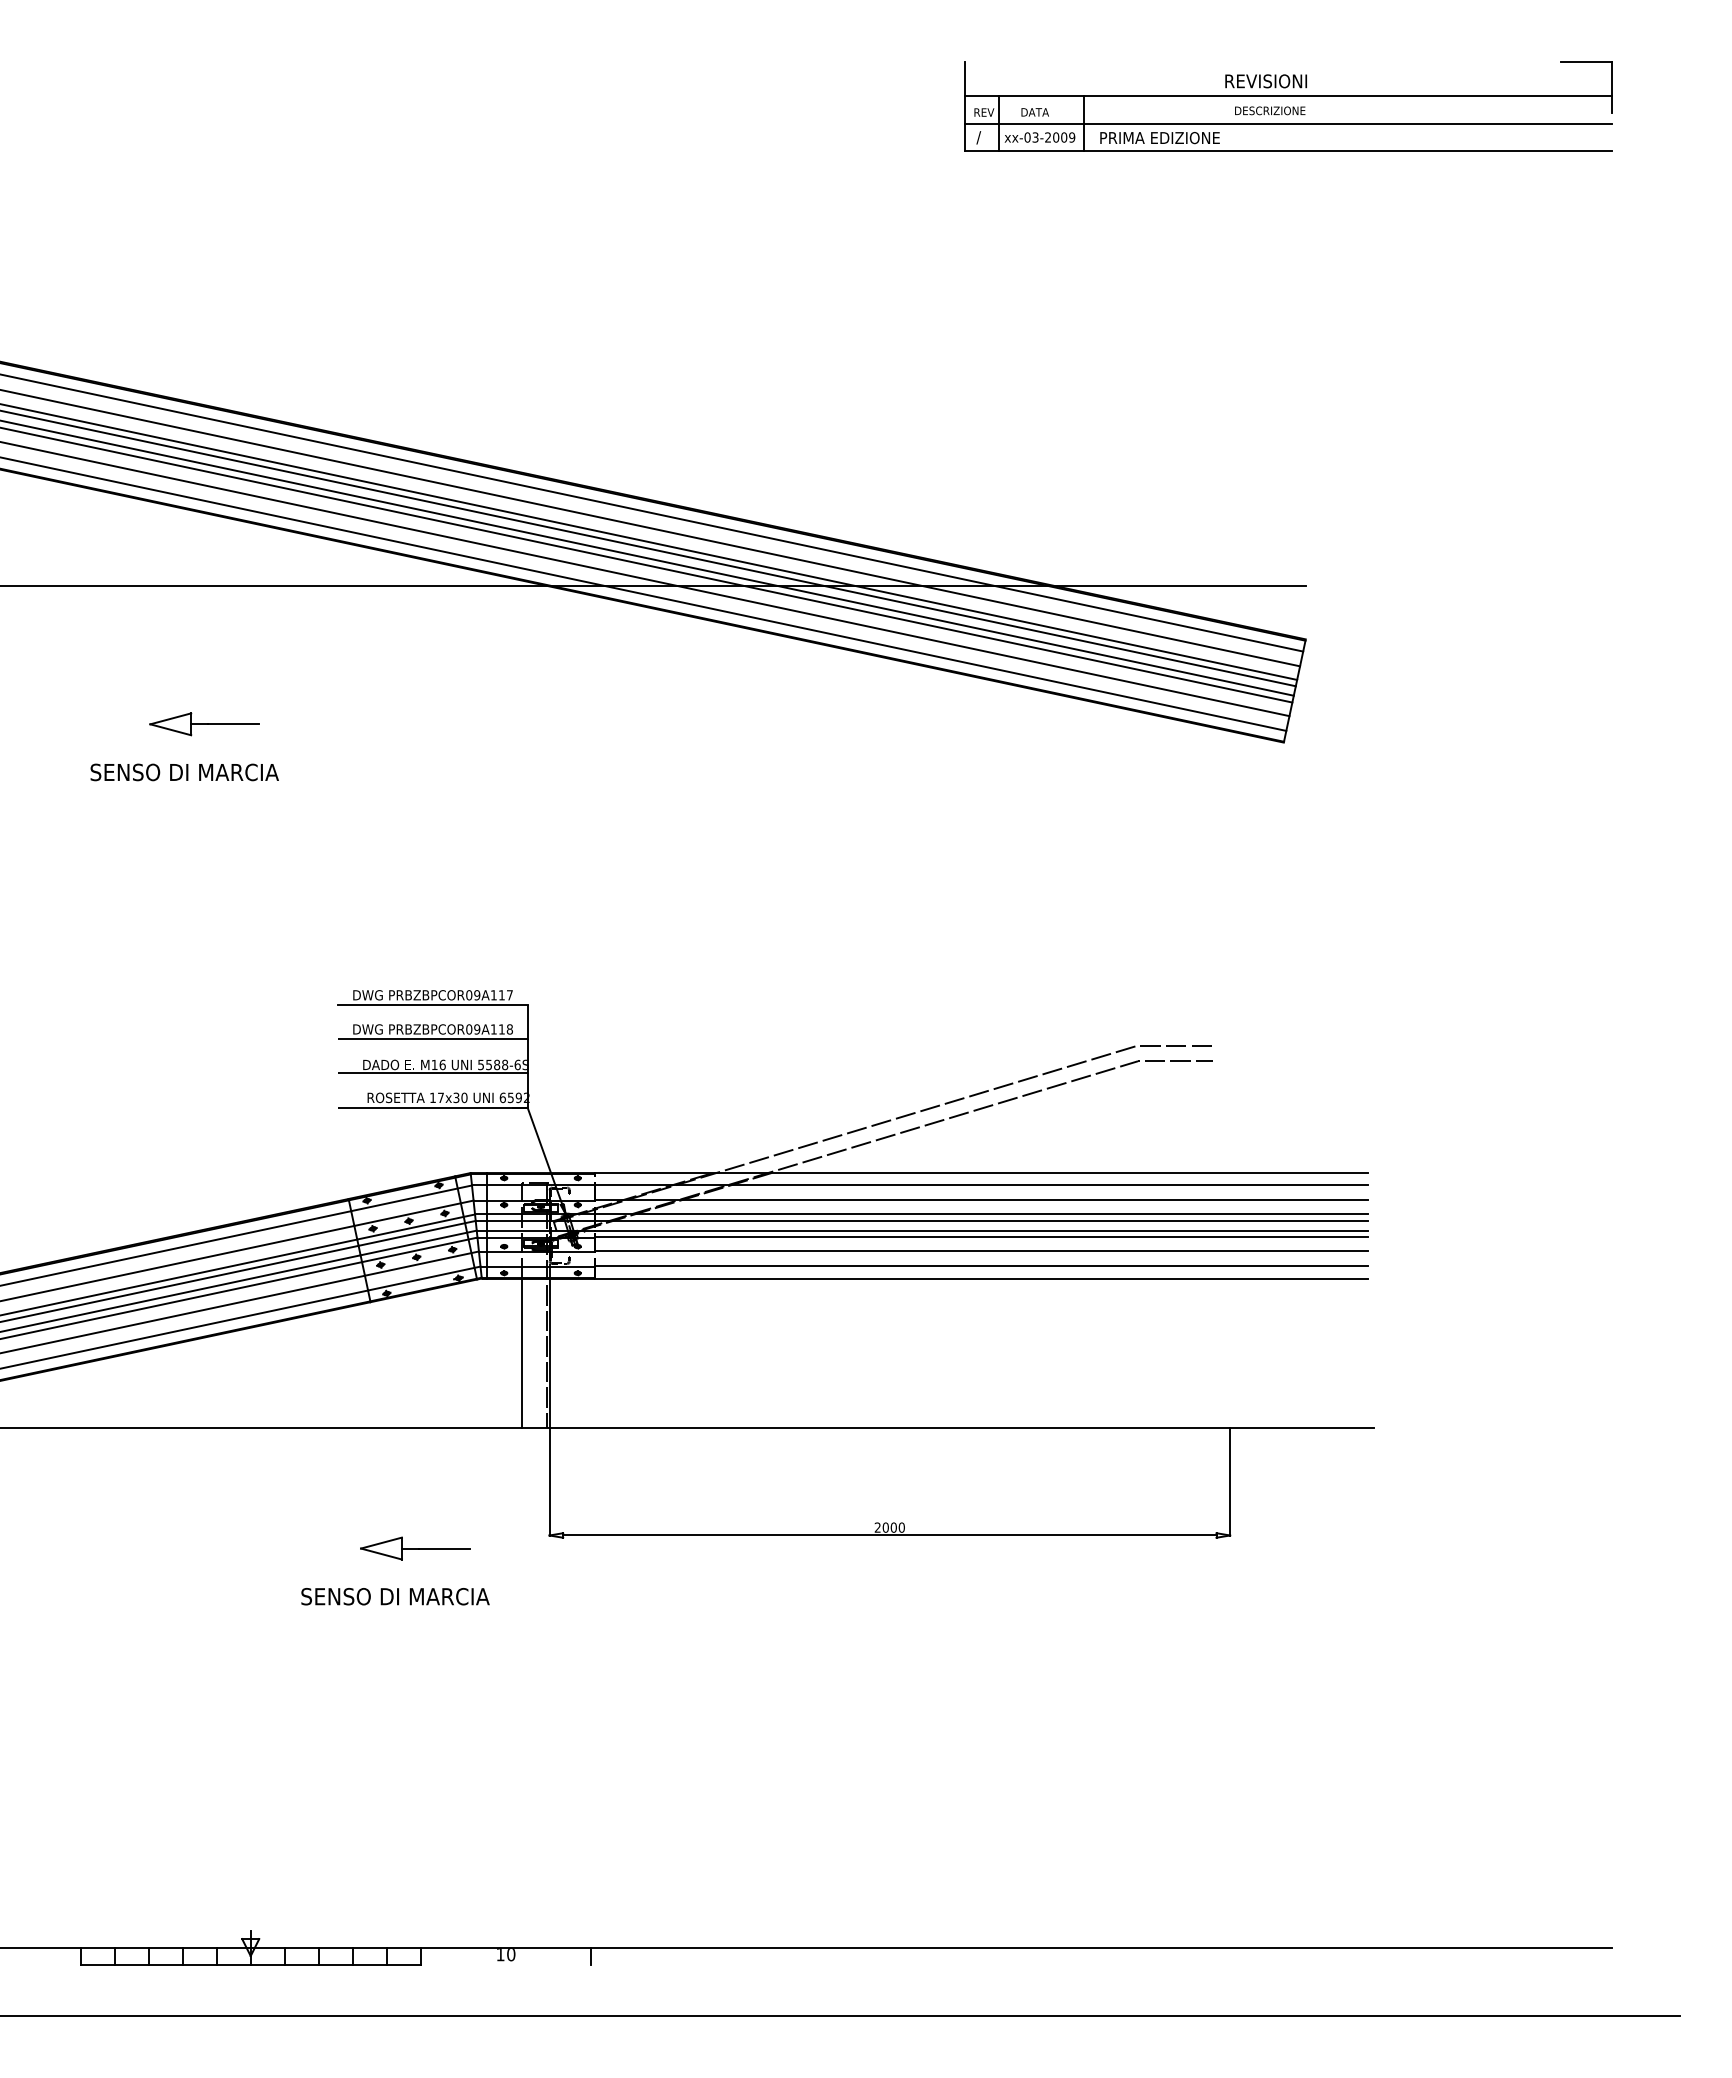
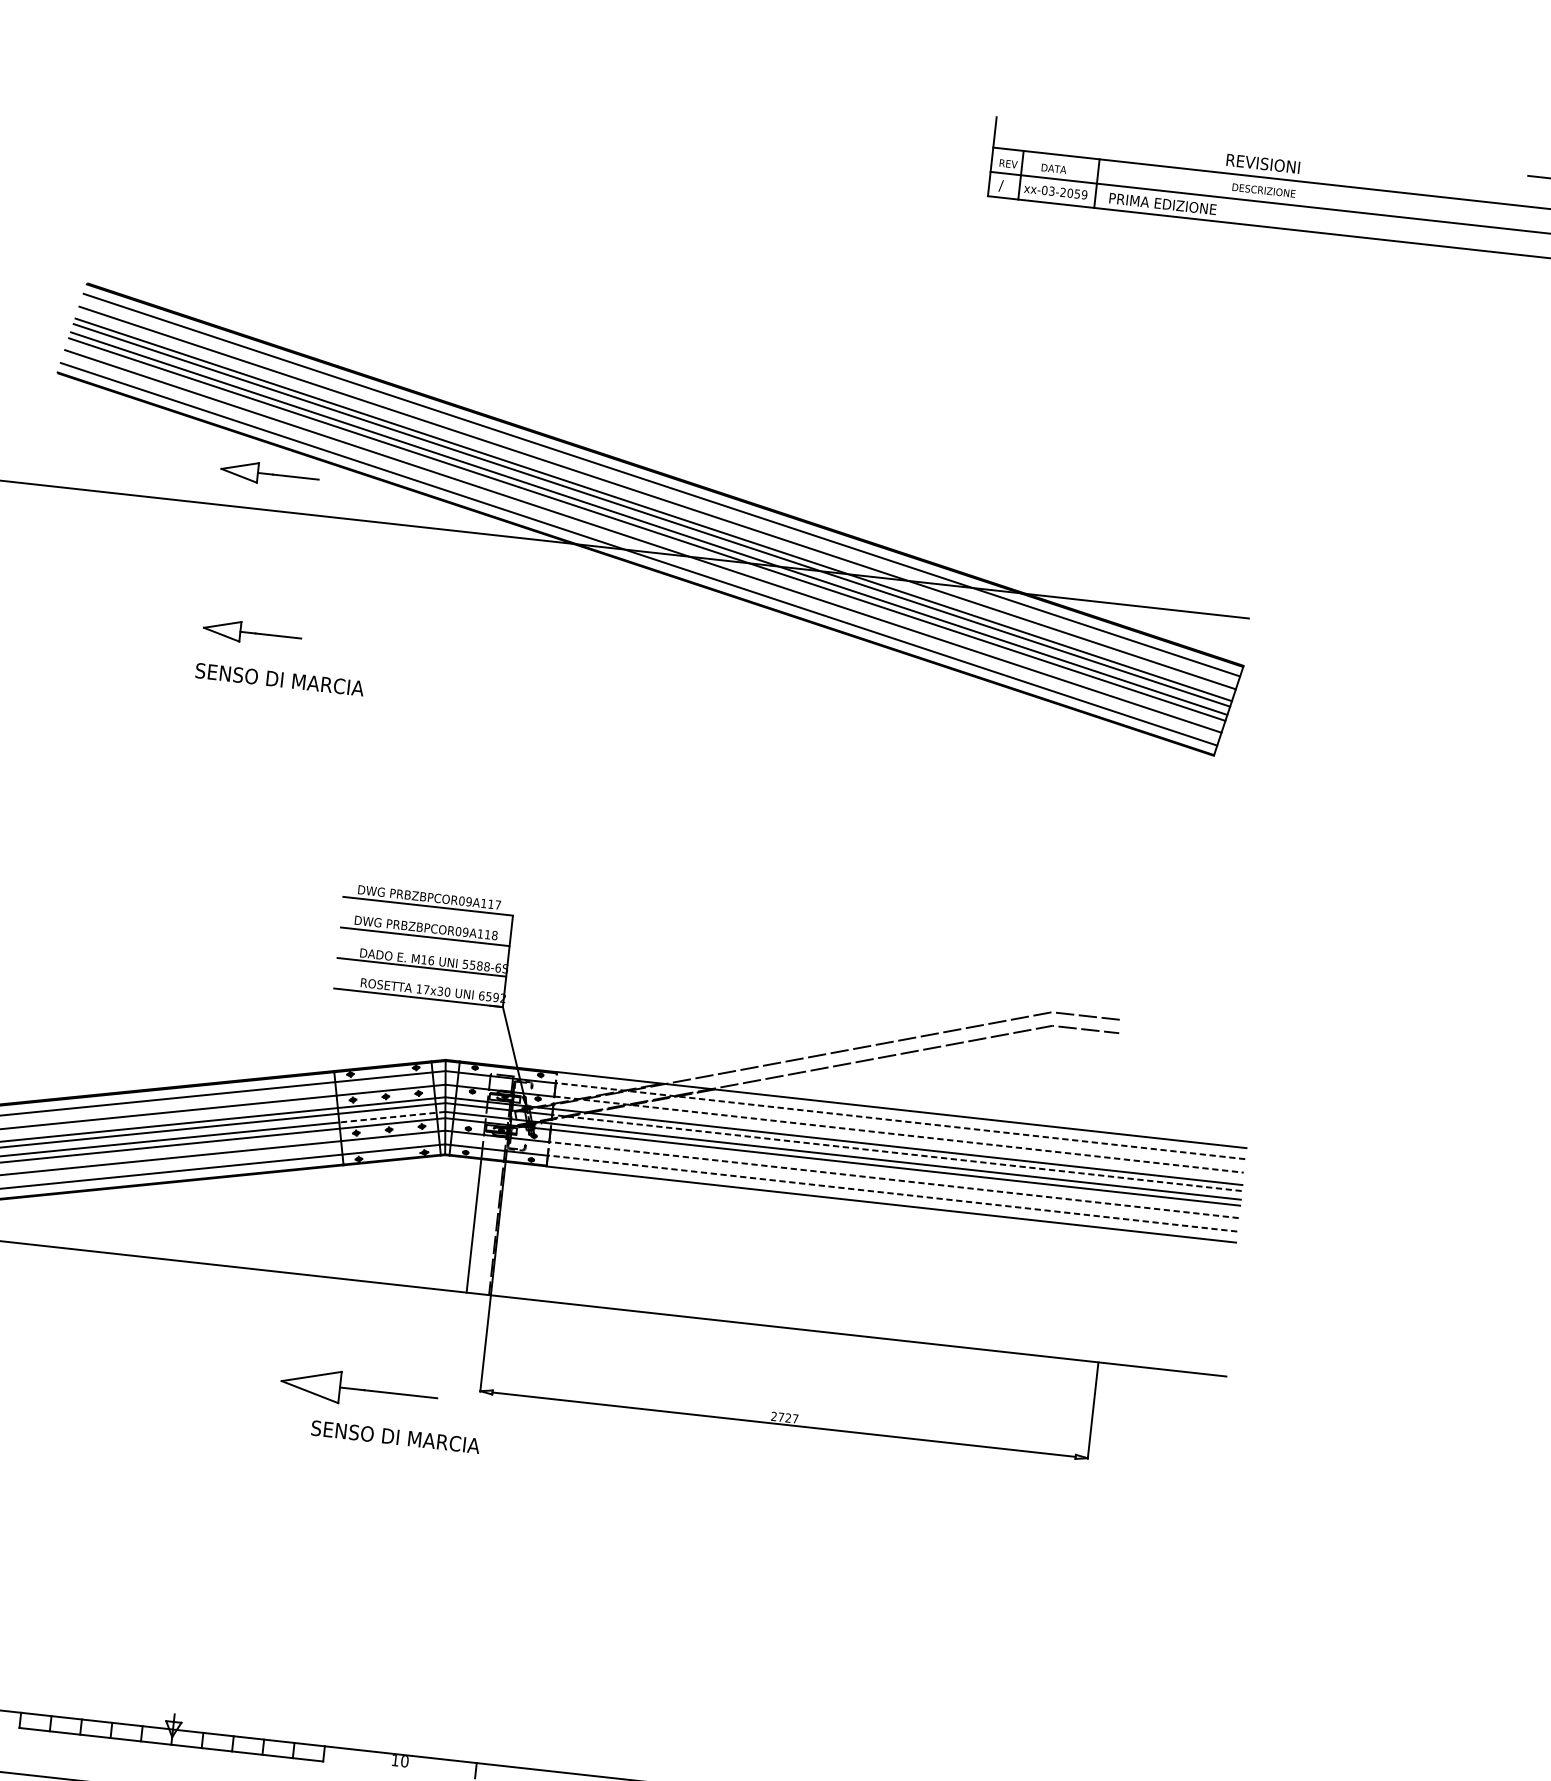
text: (1064, 137) -> (1077, 194), xx-03-2009 -> xx-03-2059
part: (204, 546) -> (269, 474), added
text: (184, 772) -> (279, 679), moved
line: (981, 1185) -> (900, 1121), solid -> dashed
line: (982, 1200) -> (899, 1134), solid -> dashed
line: (981, 1220) -> (896, 1152), solid -> dashed
line: (418, 1243) -> (392, 1117), solid -> dashed
line: (981, 1251) -> (893, 1180), solid -> dashed
line: (981, 1266) -> (892, 1193), solid -> dashed
text: (893, 1527) -> (788, 1417), 2000 -> 2727
part: (415, 1548) -> (359, 1389), size x1.6
text: (395, 1596) -> (395, 1436), moved

